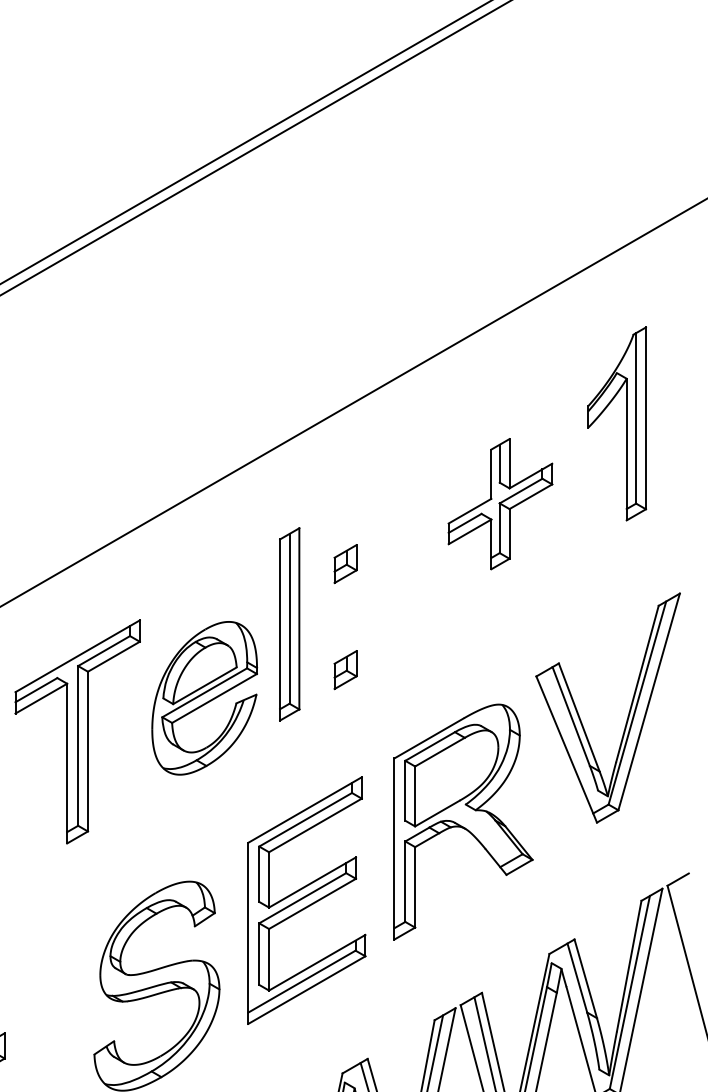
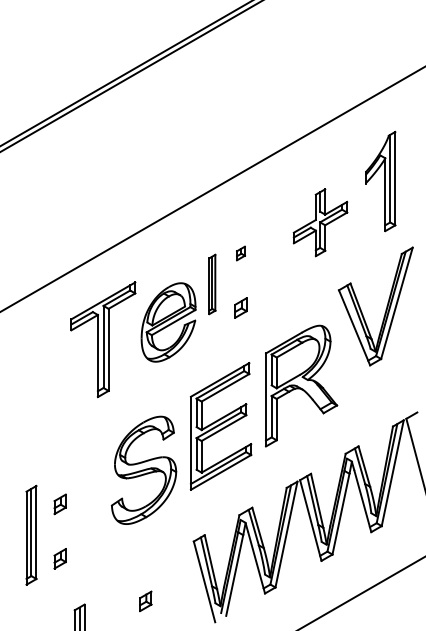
part: (344, 564) -> (240, 253), size x0.7
part: (290, 624) -> (212, 284), size x0.6
part: (626, 713) -> (385, 309), moved

